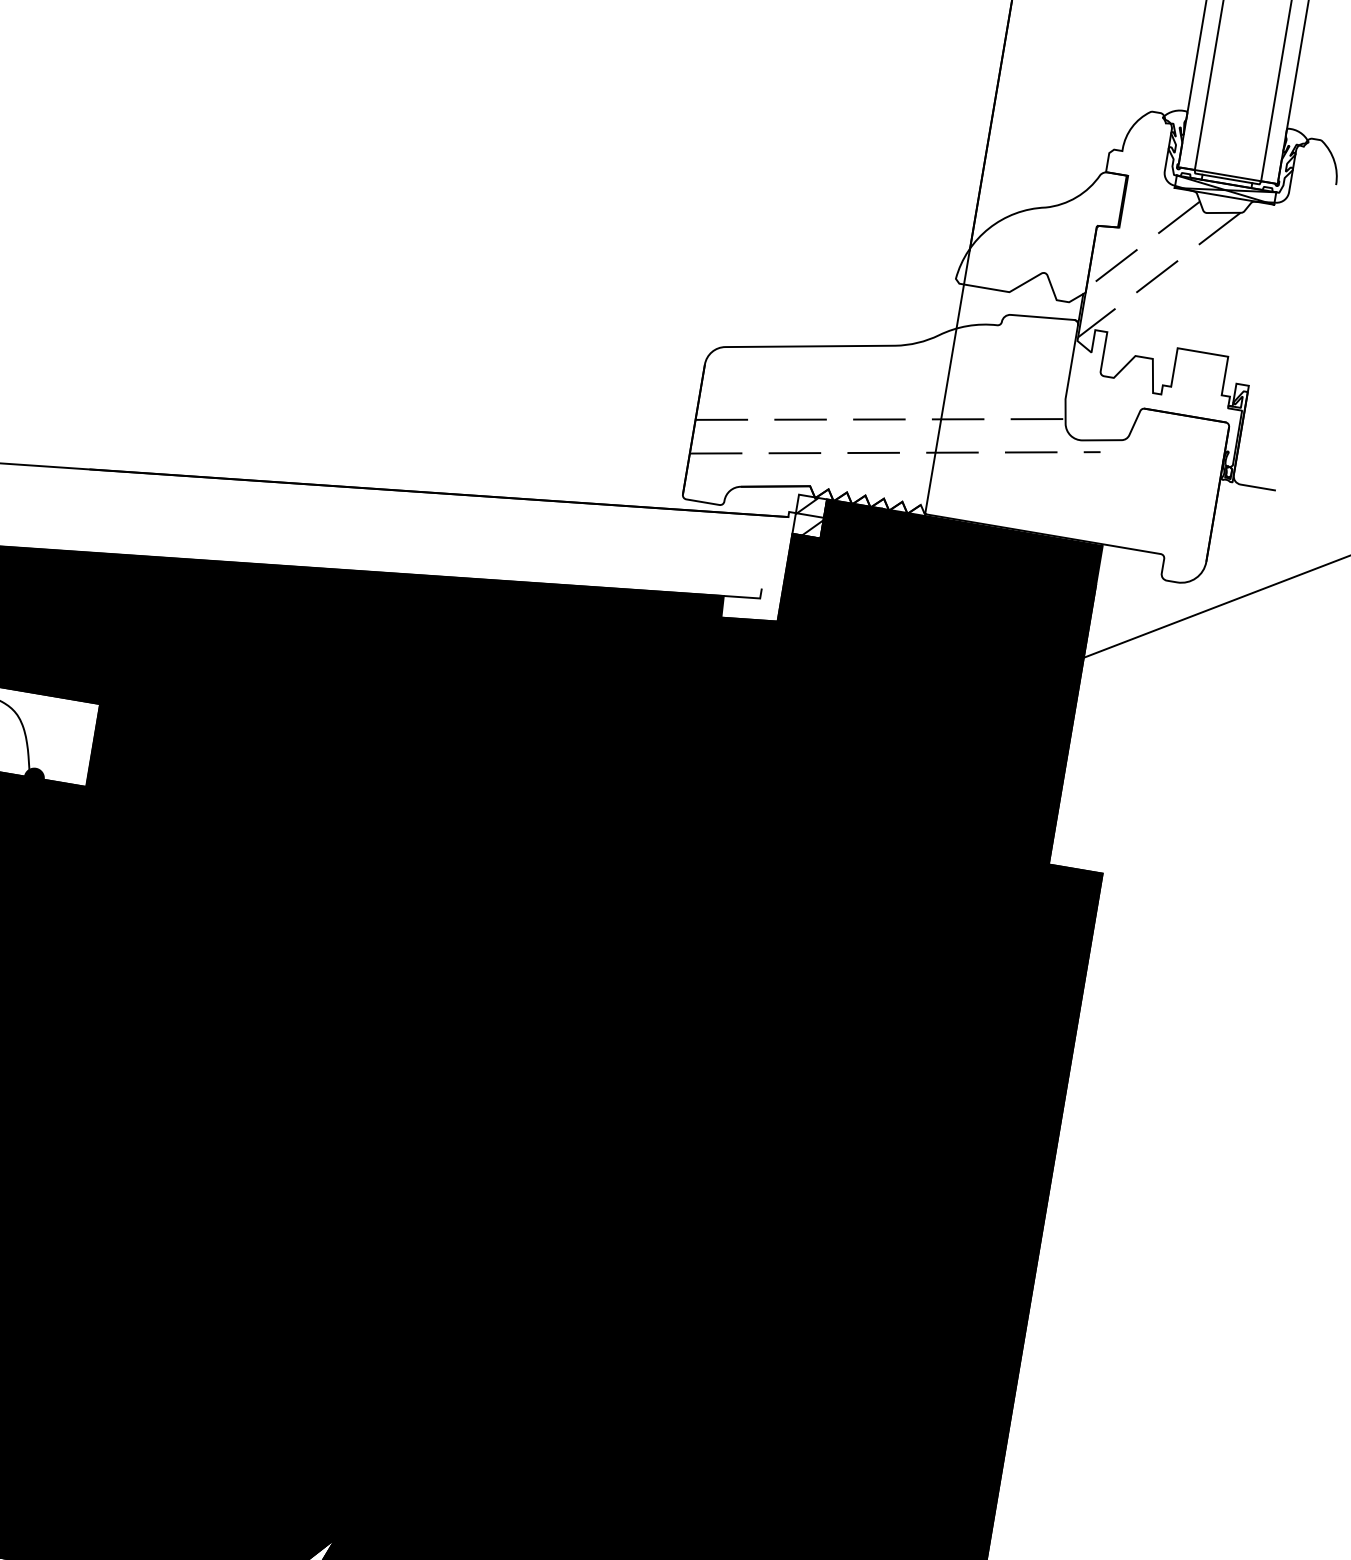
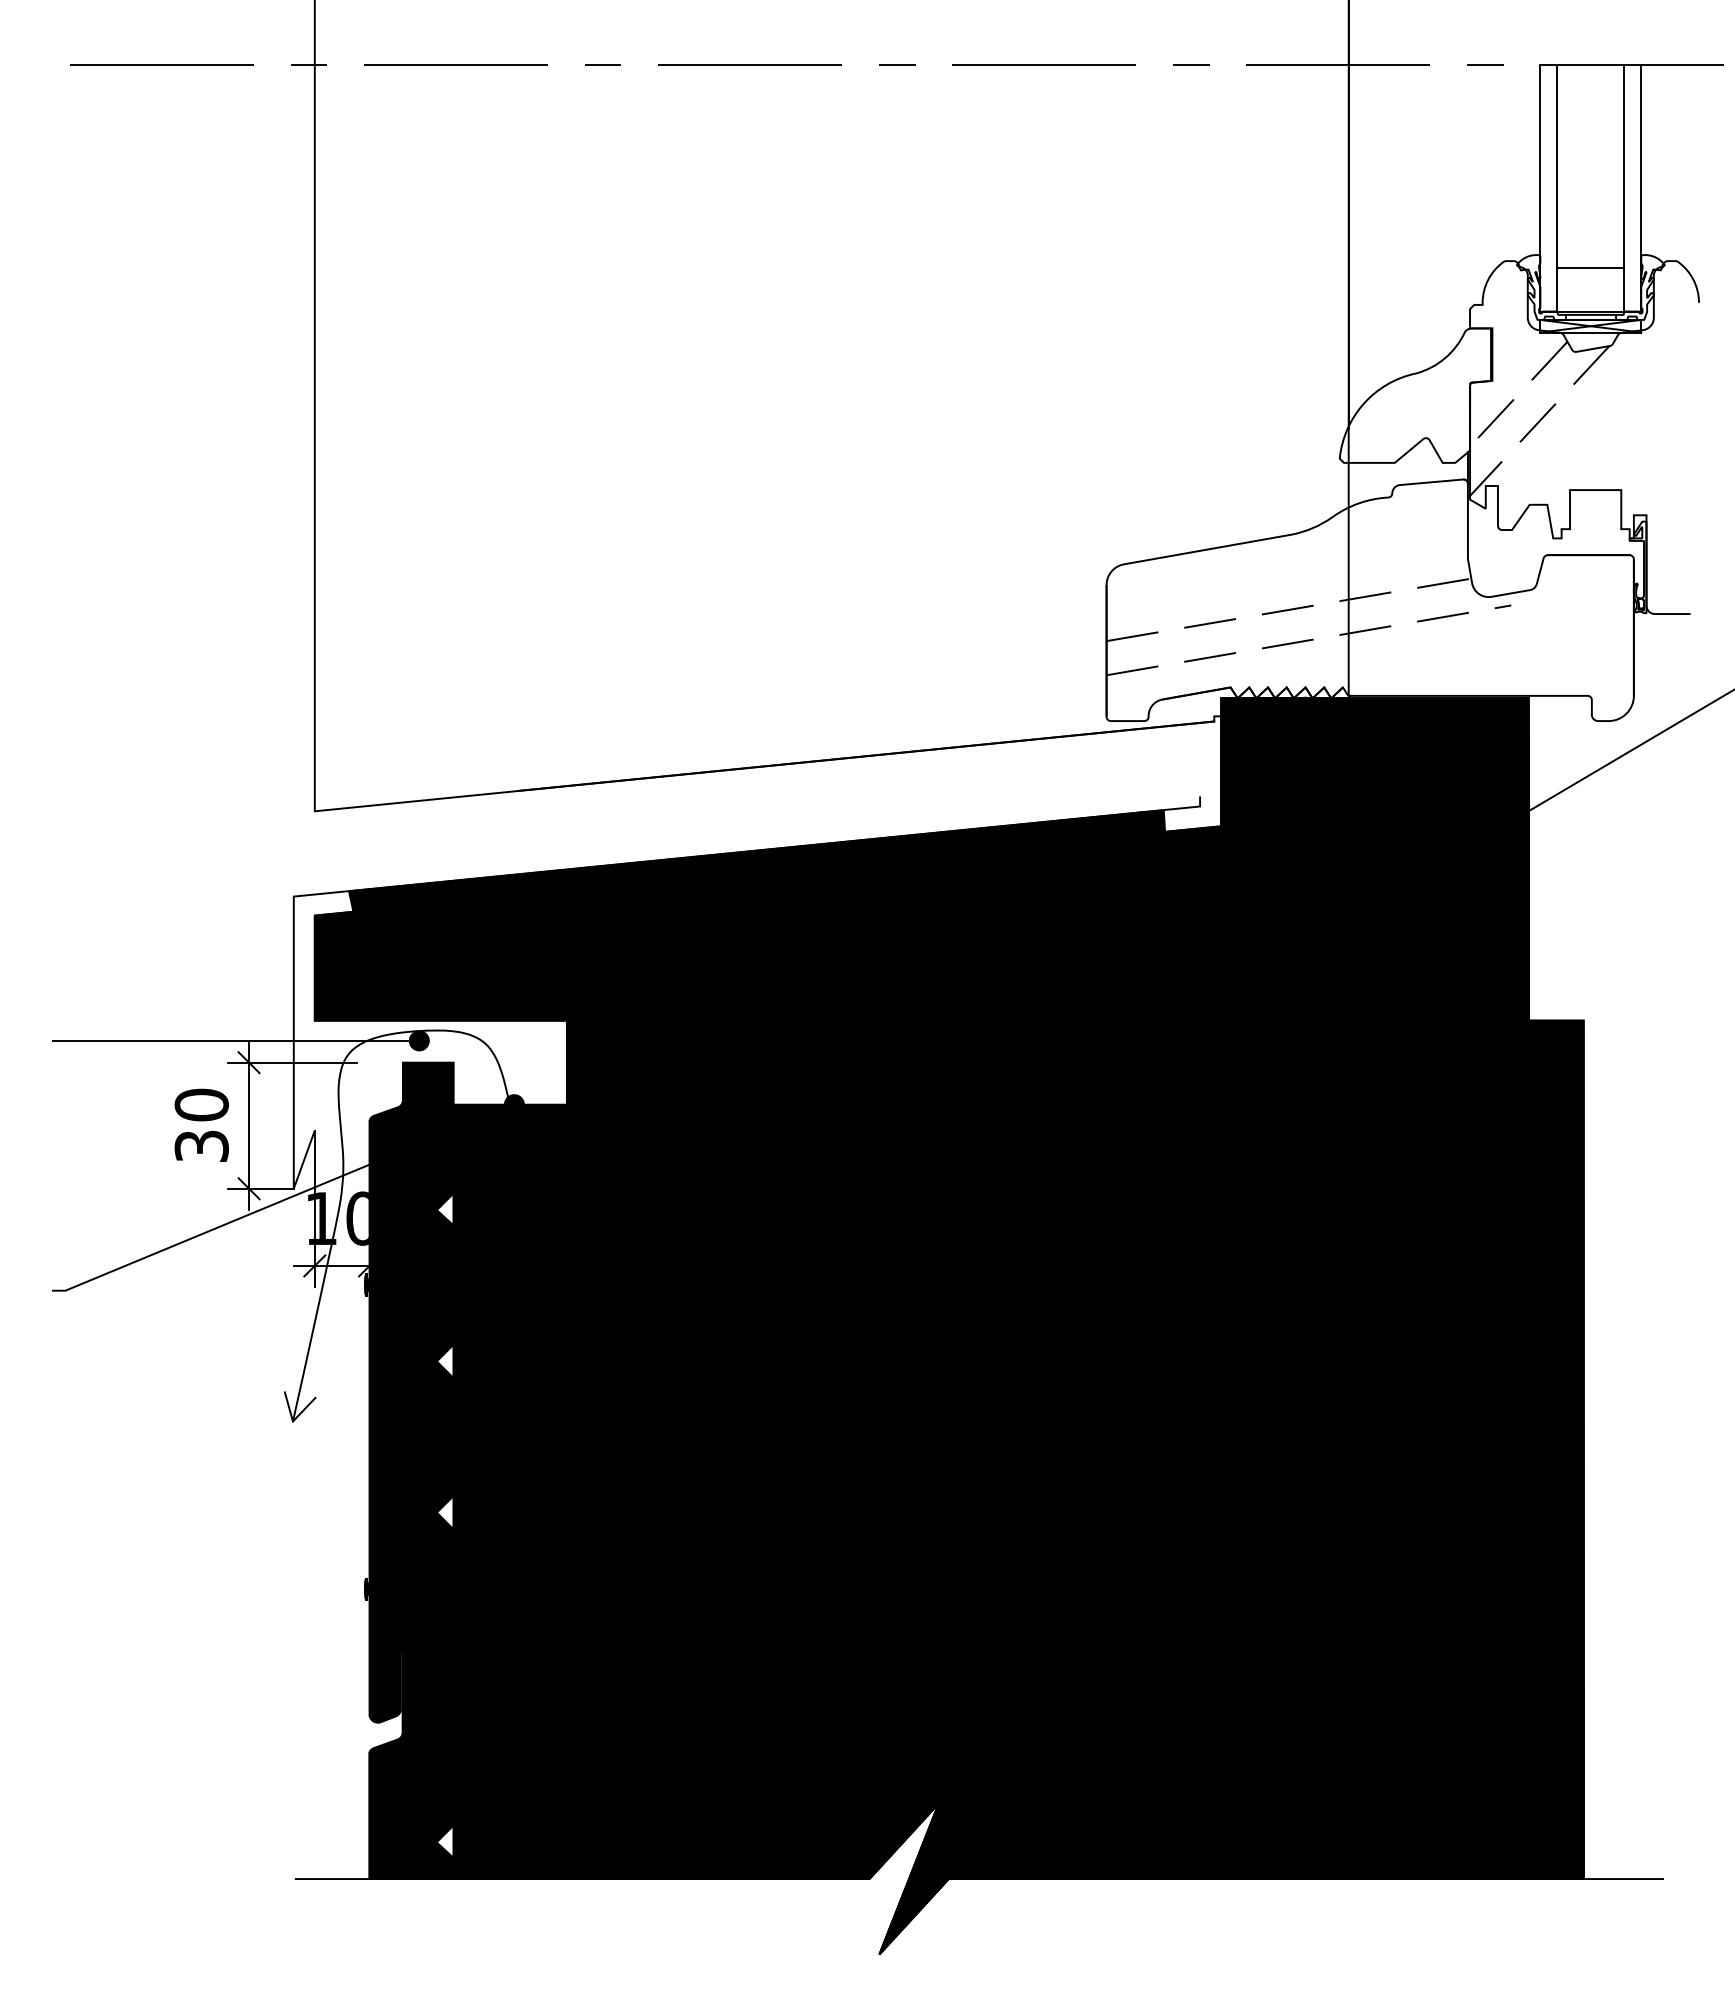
line: (1234, 133) -> (1590, 268), added
fill: (809, 516) -> (1235, 717), added

